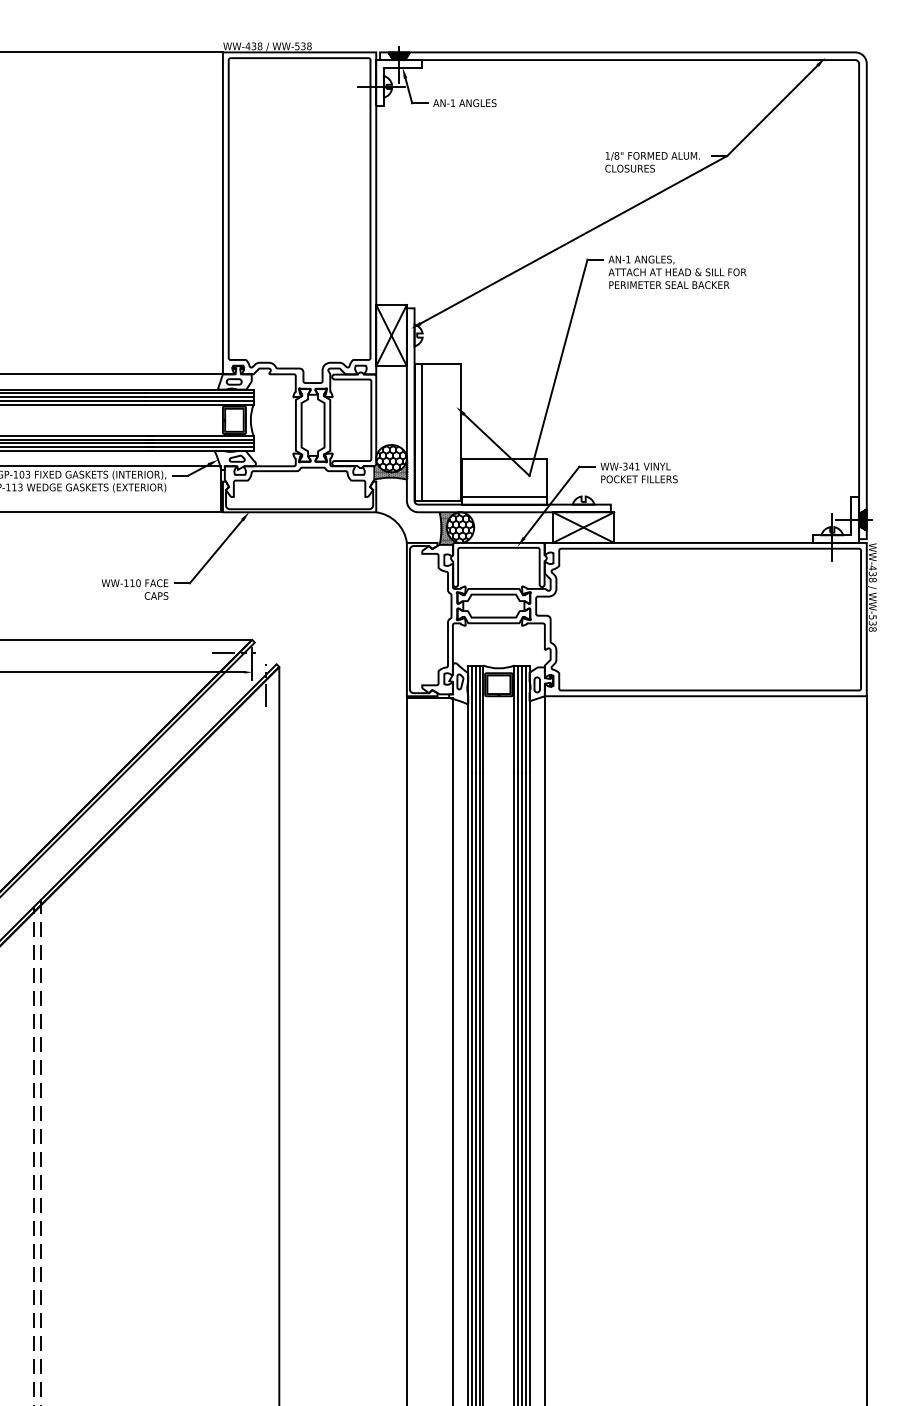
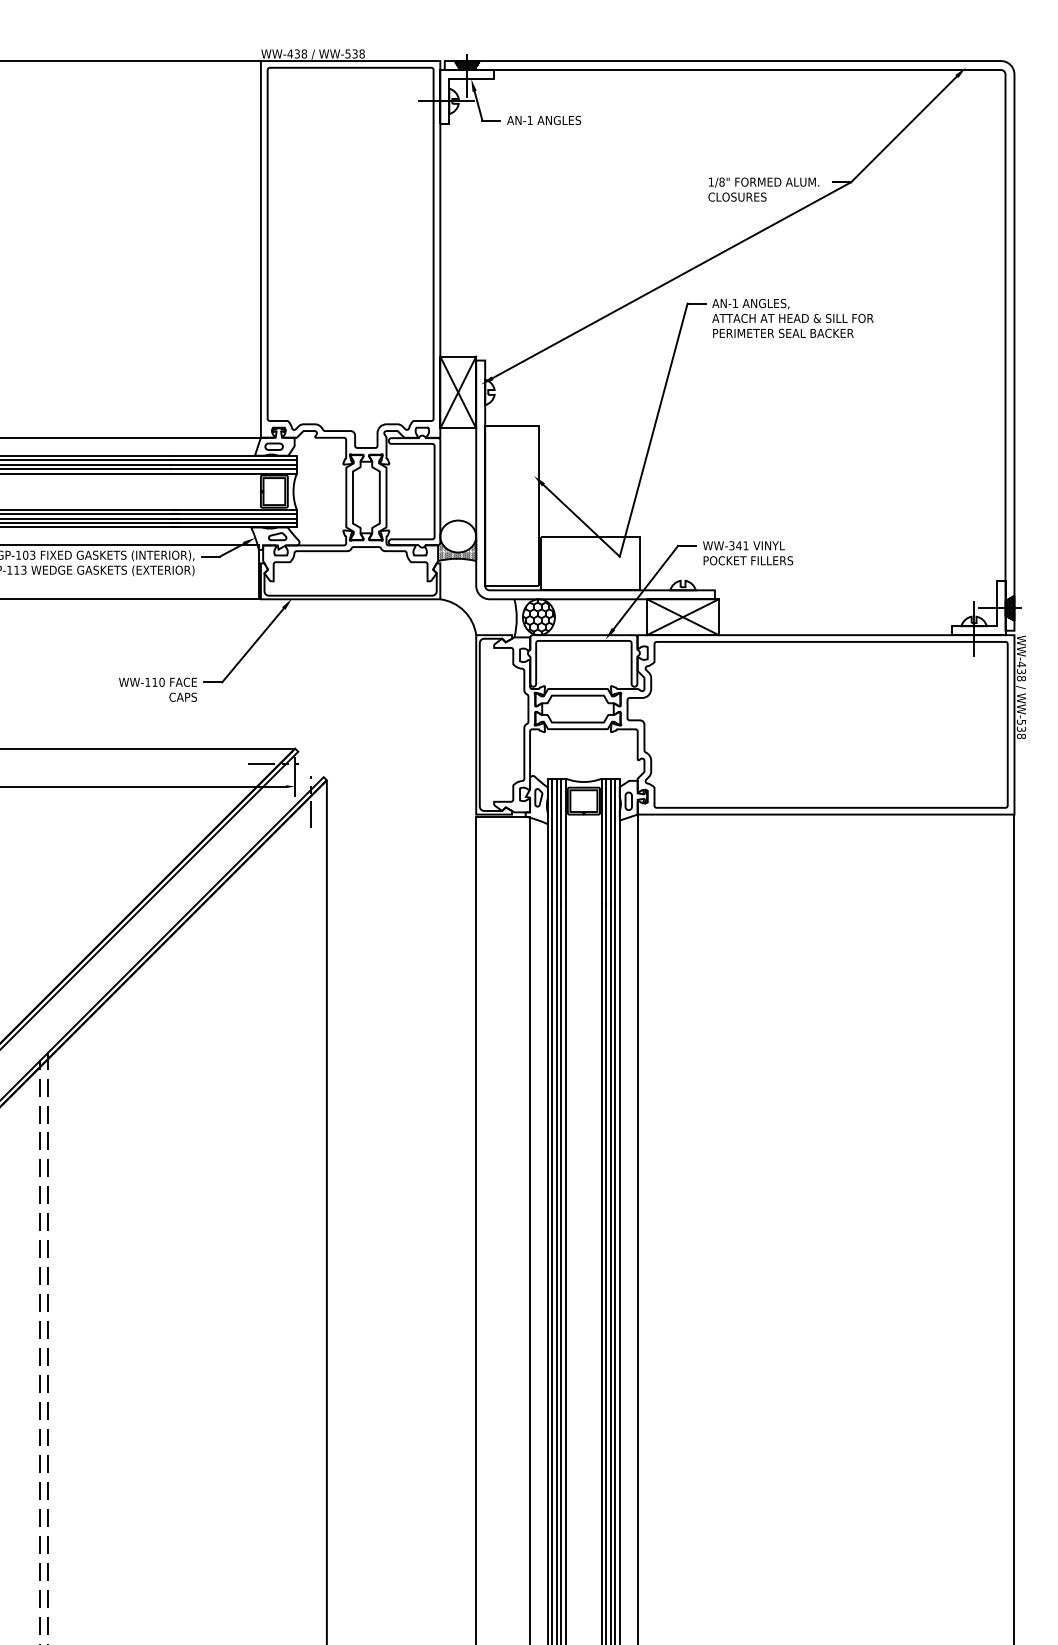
line: (422, 432) -> (494, 505), removed
hatch: (391, 458) -> (458, 536), removed
line: (504, 497) -> (590, 581), removed
hatch: (449, 527) -> (525, 617), removed

